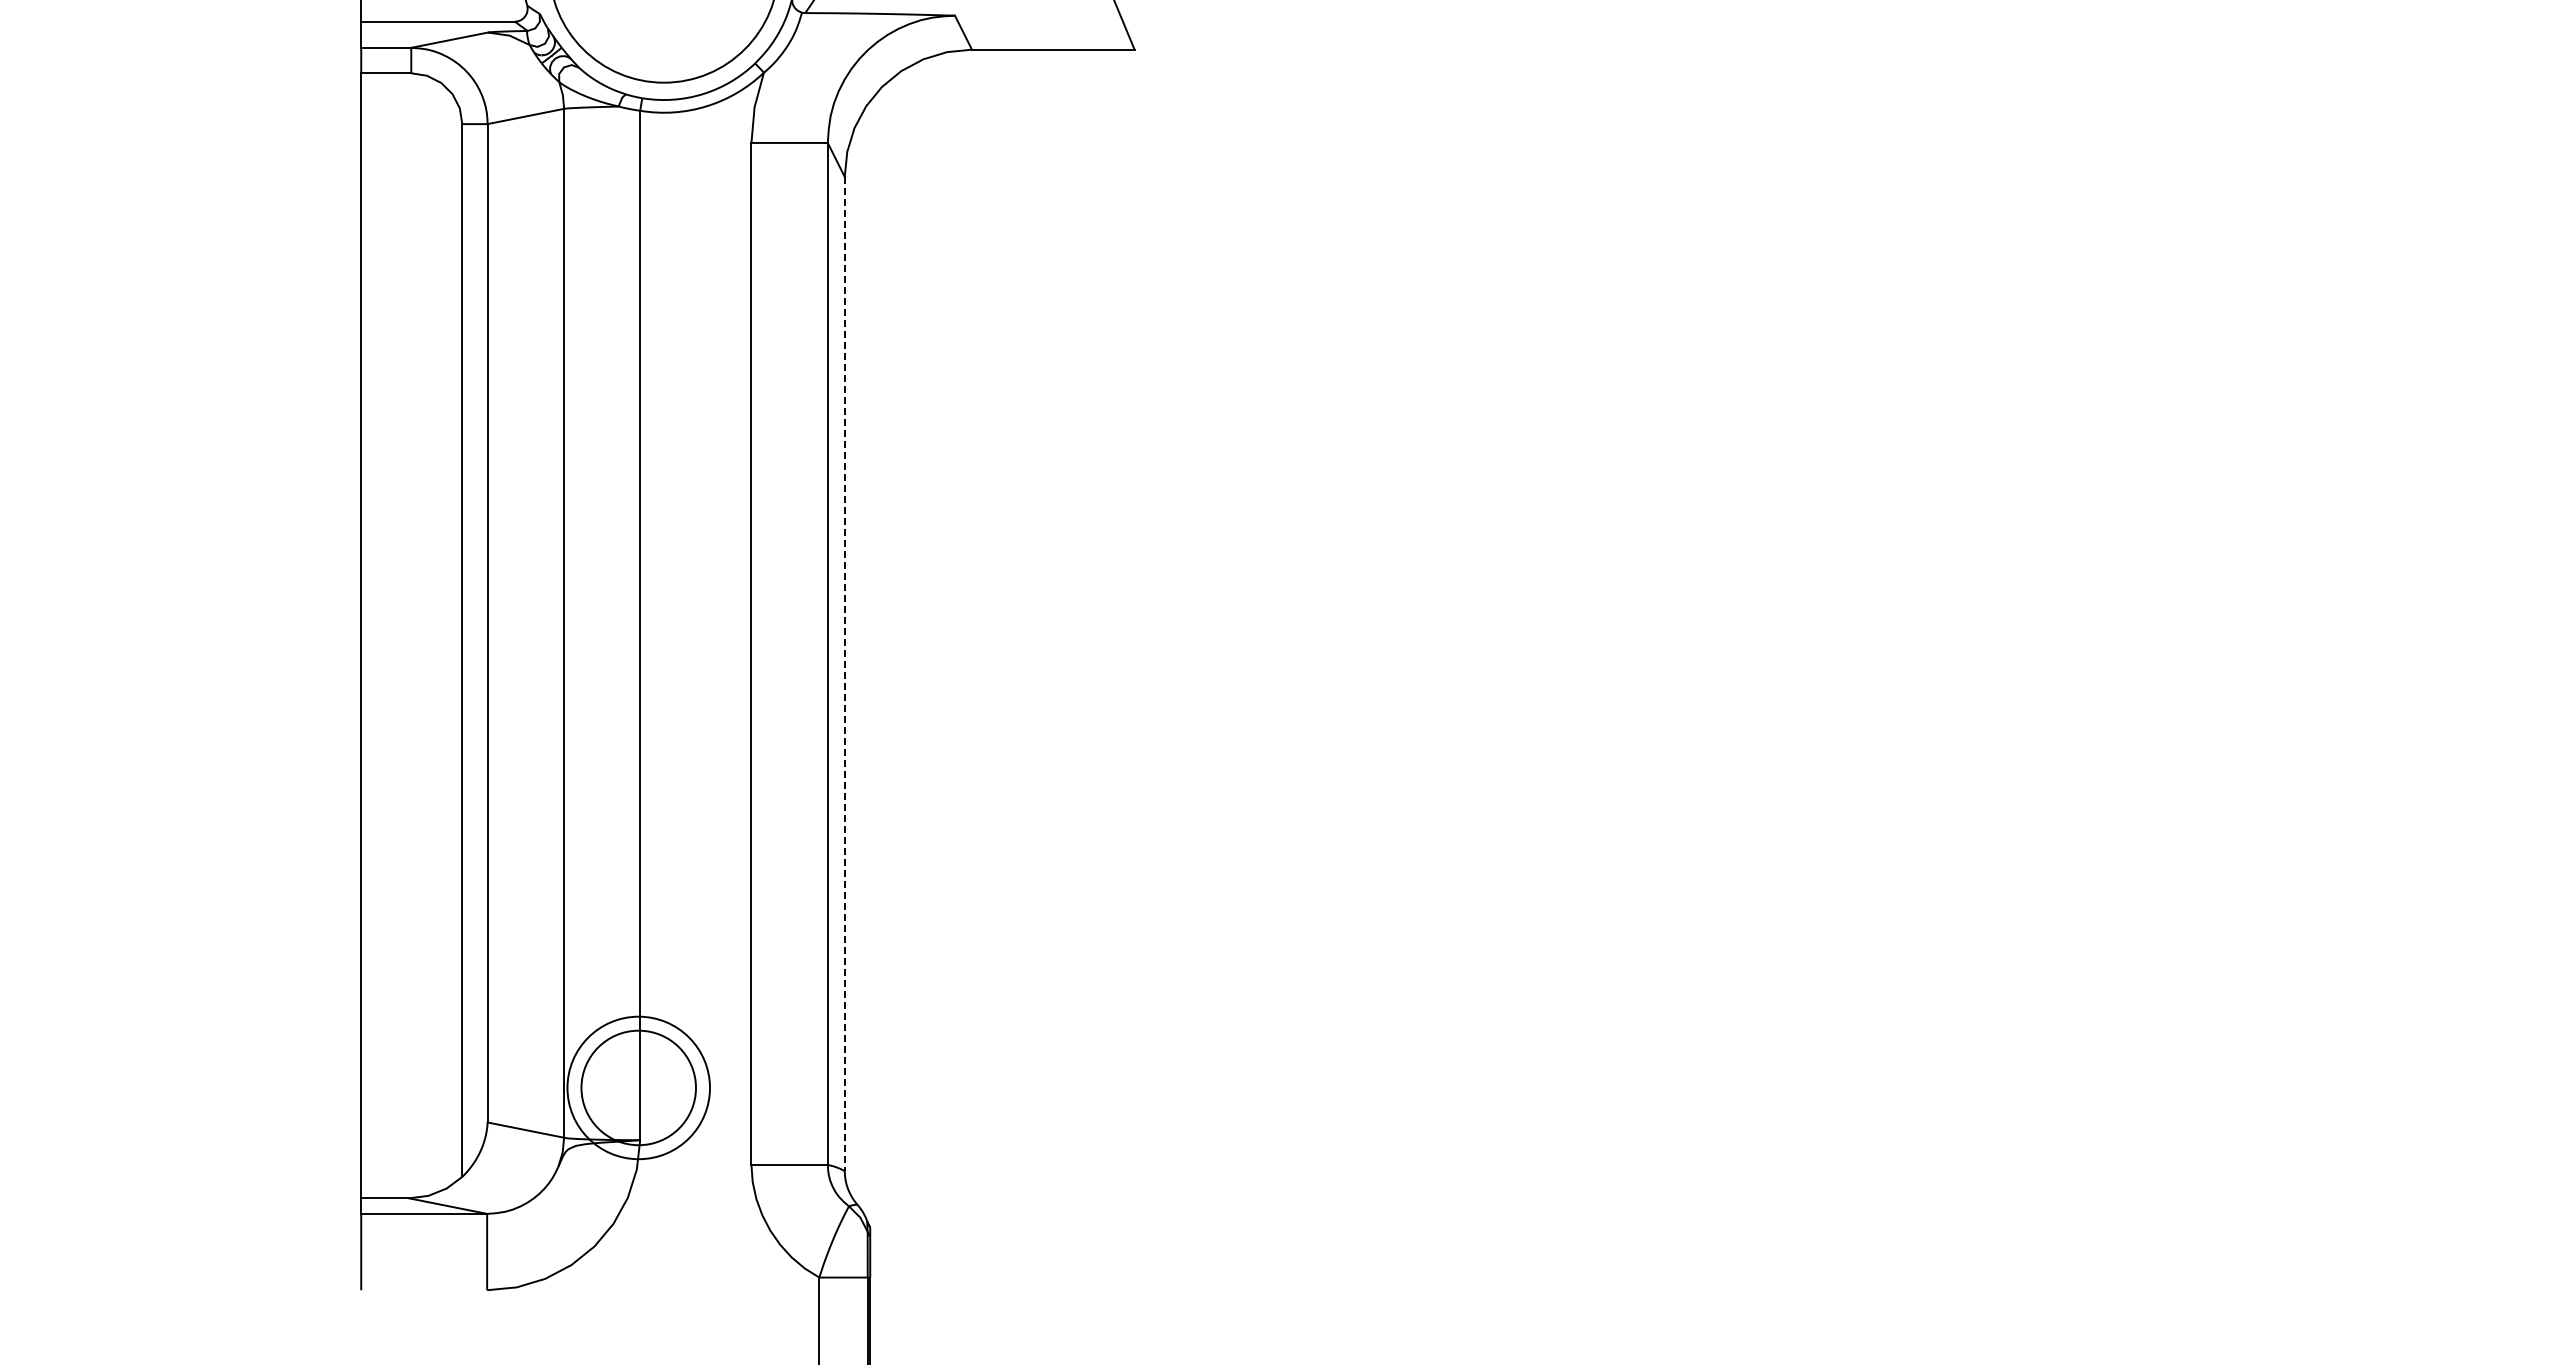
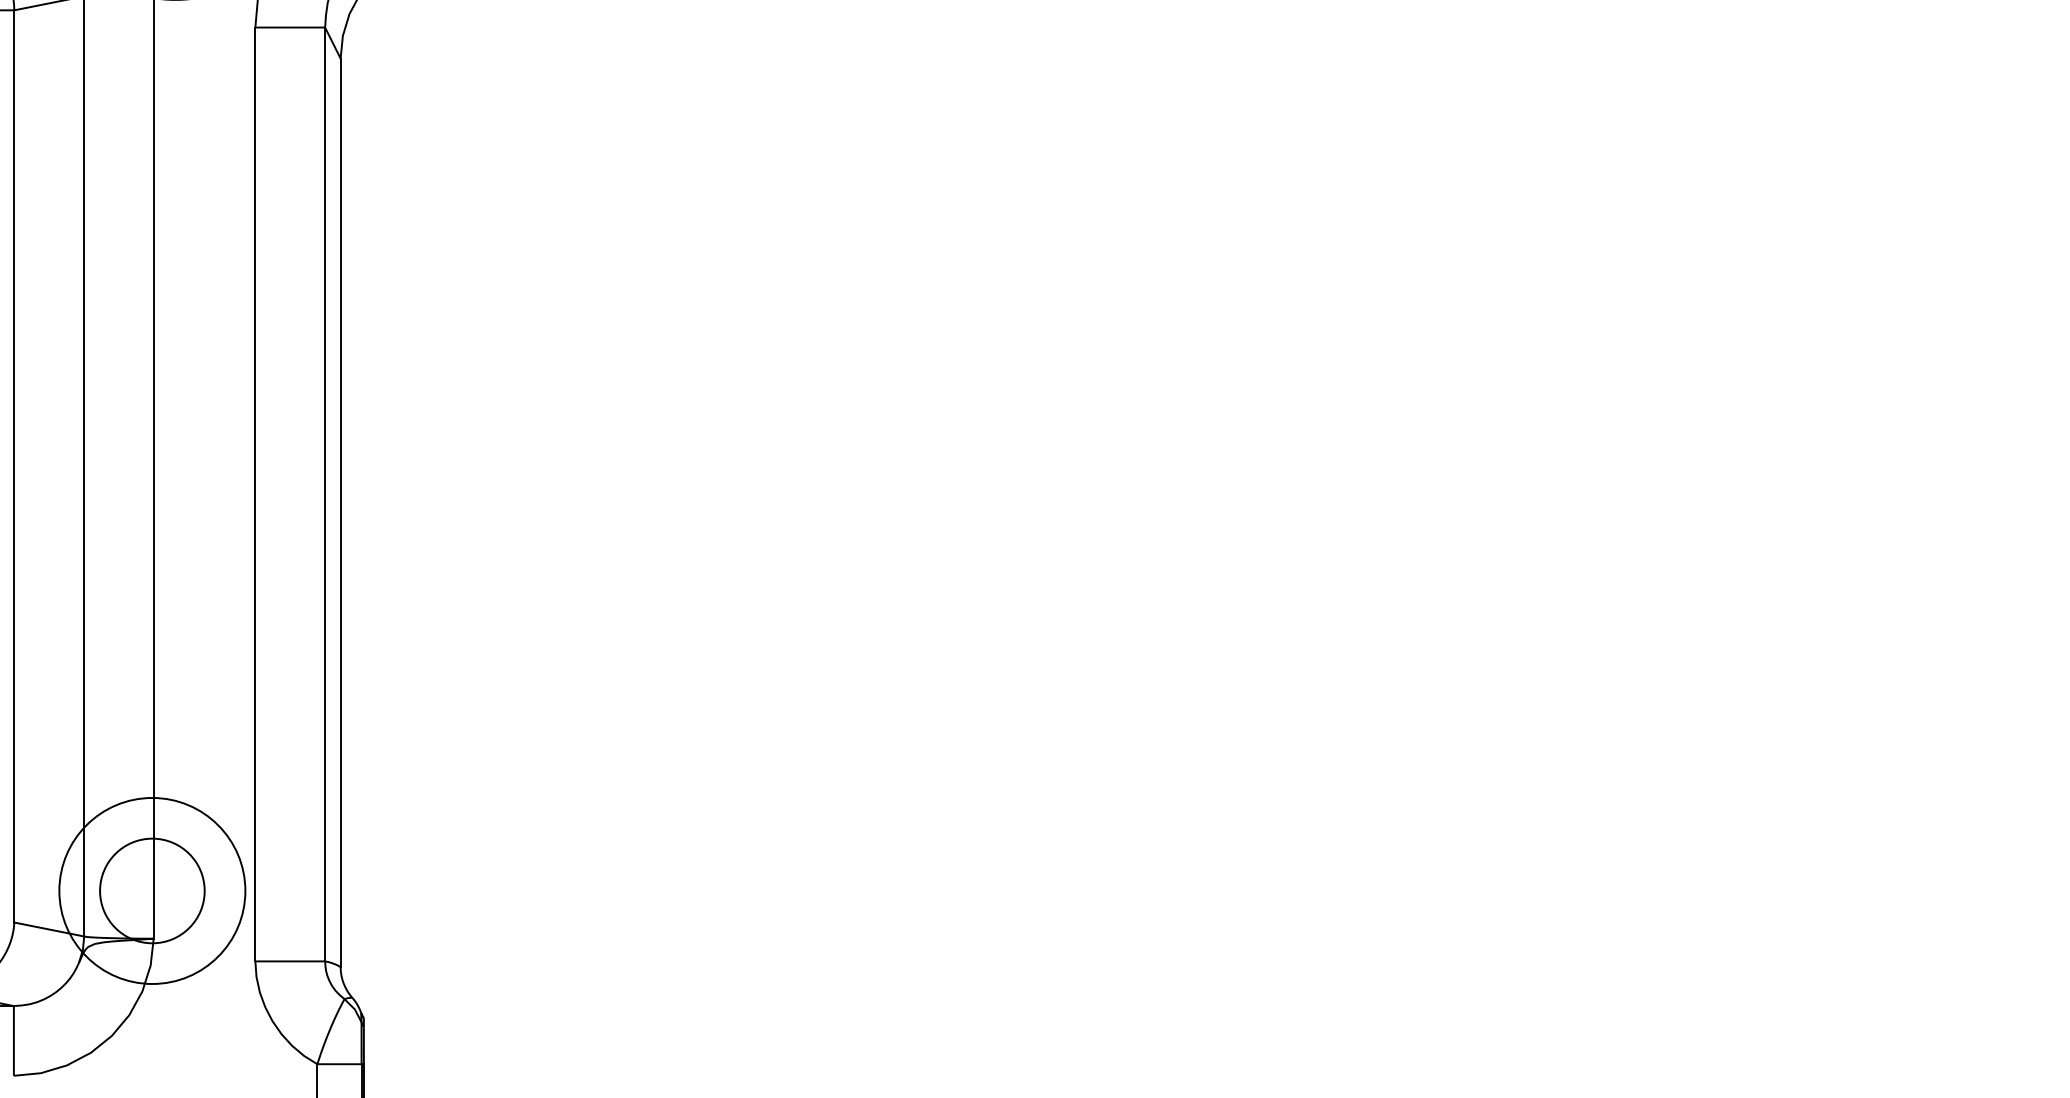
line: (844, 674) -> (340, 513), dashed -> solid
circle: (638, 1087) -> (152, 890), size x1.43

